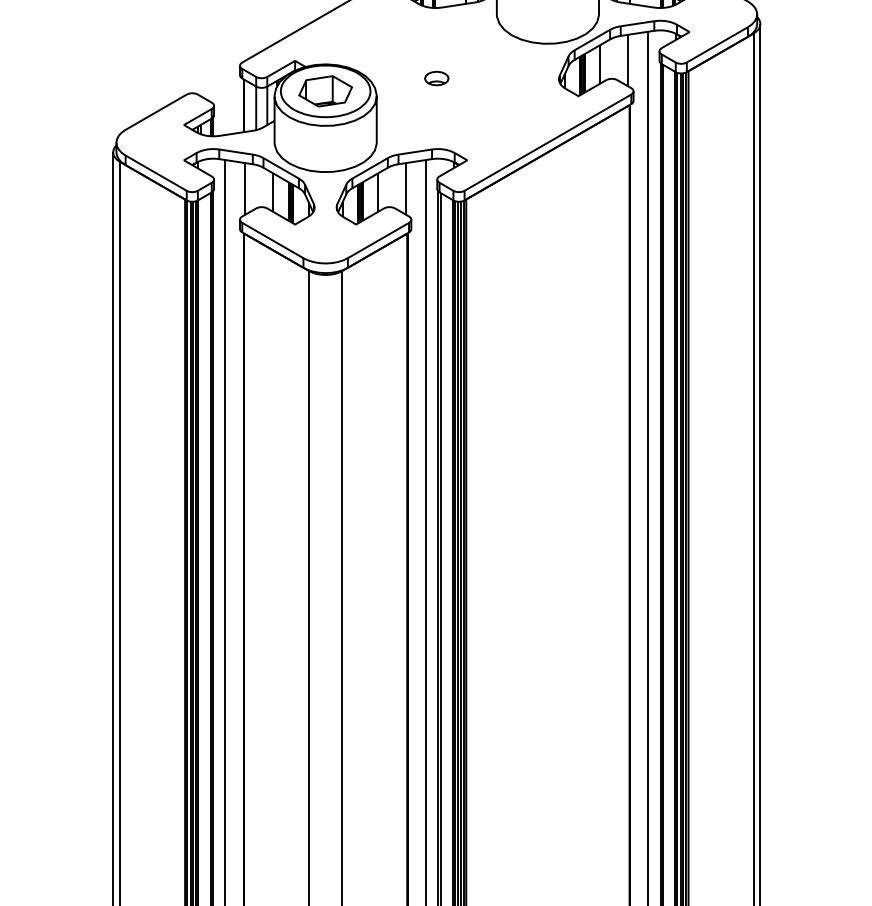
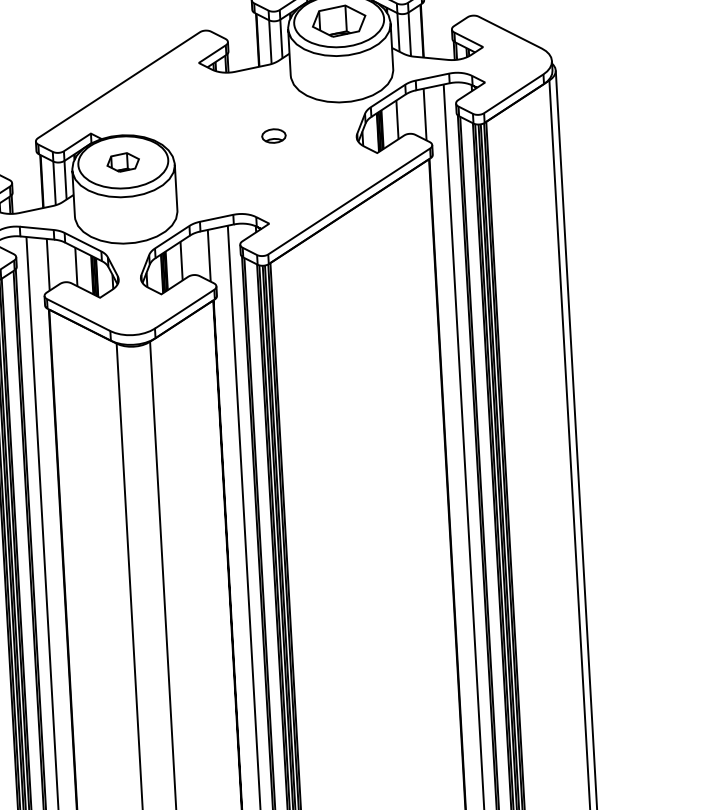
part: (436, 78) -> (273, 136), moved
part: (325, 91) -> (123, 162), size x0.6

